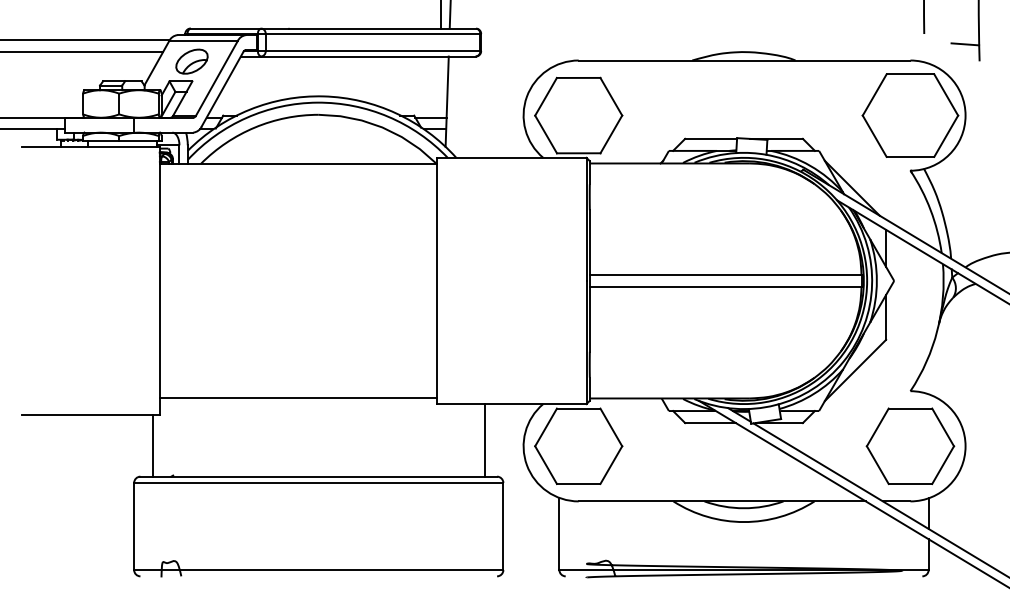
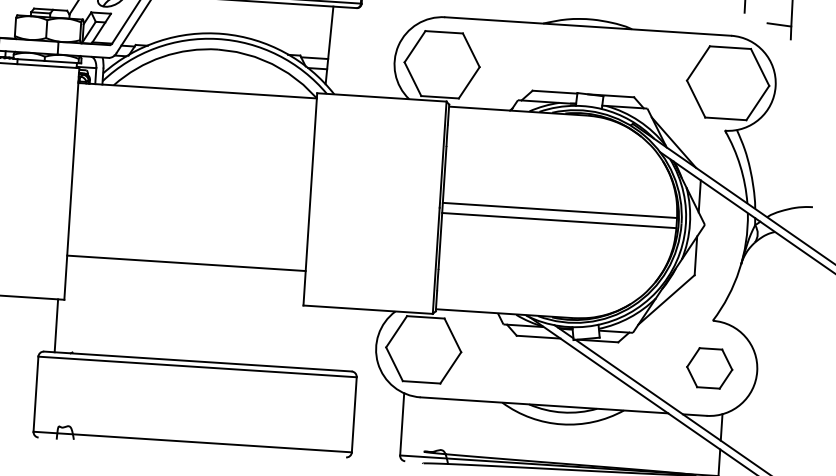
line: (297, 398) -> (185, 263), moved
line: (484, 440) -> (342, 339), removed
part: (910, 446) -> (709, 368), size x0.6

